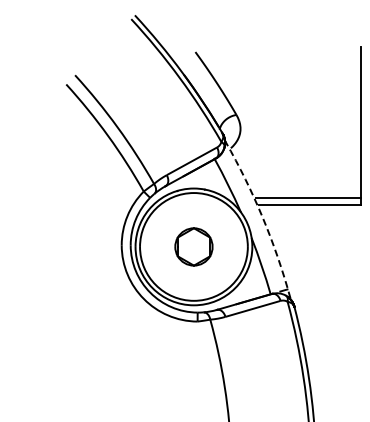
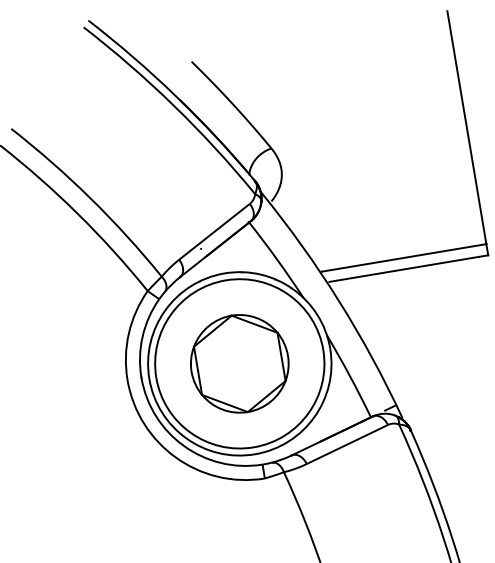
arc: (262, 218) -> (338, 302), dashed -> solid
part: (193, 246) -> (238, 363), size x1.67

